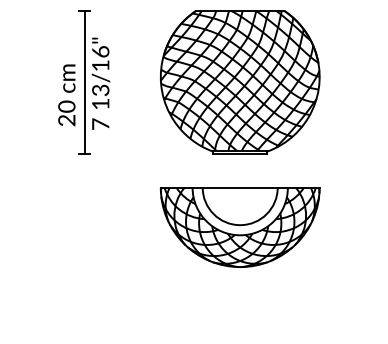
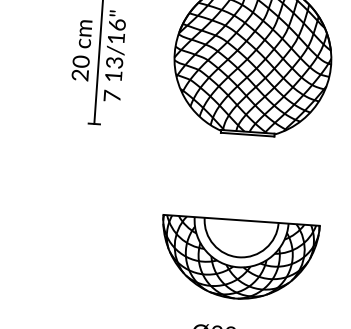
text: (66, 95) -> (81, 50), moved
part: (239, 227) -> (238, 259), moved

